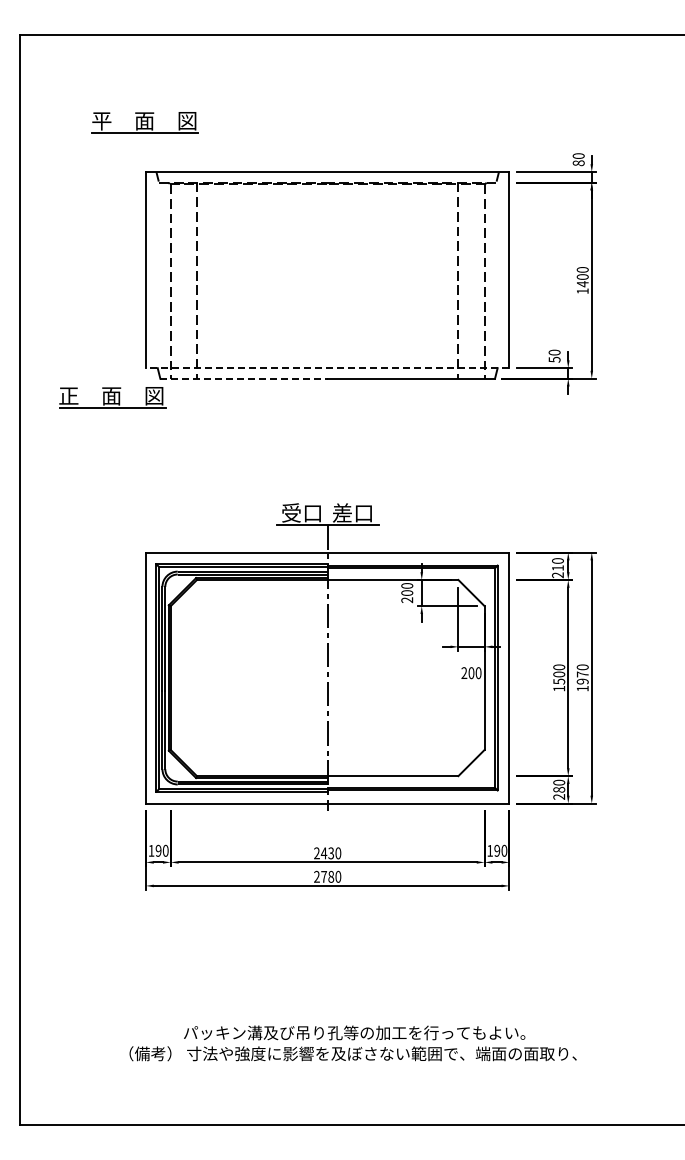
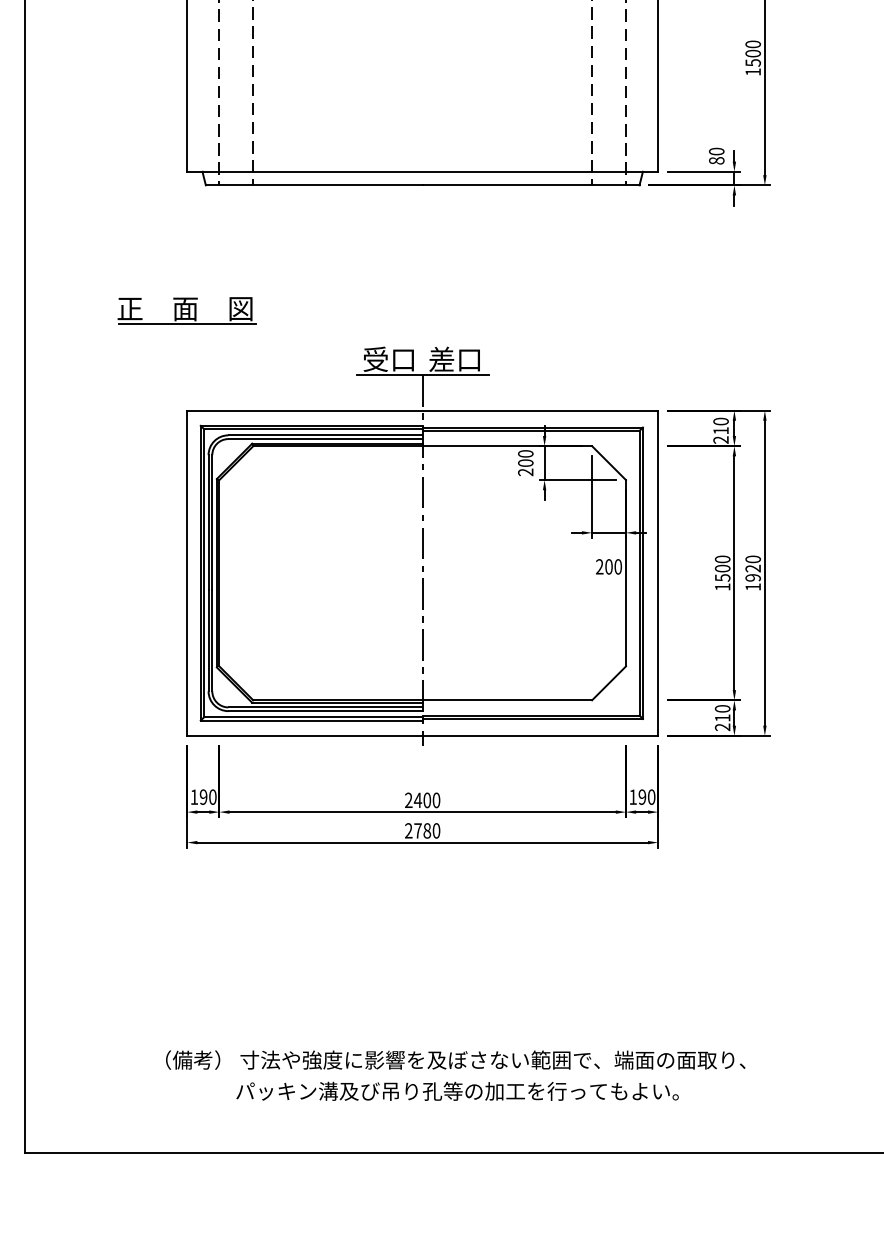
text: (582, 284) -> (752, 63), 1400 -> 1500
text: (554, 359) -> (716, 160), 50 -> 80
line: (327, 368) -> (422, 172), dashed -> solid
line: (244, 378) -> (314, 185), dashed -> solid
part: (112, 397) -> (186, 310), moved
text: (582, 674) -> (752, 568), 1970 -> 1920
text: (559, 789) -> (723, 717), 280 -> 210
text: (331, 853) -> (427, 800), 2430 -> 2400
text: (354, 1032) -> (457, 1090), moved

